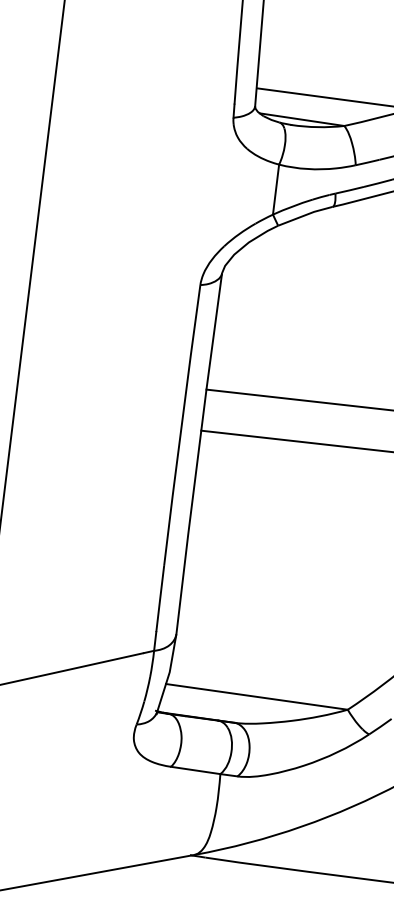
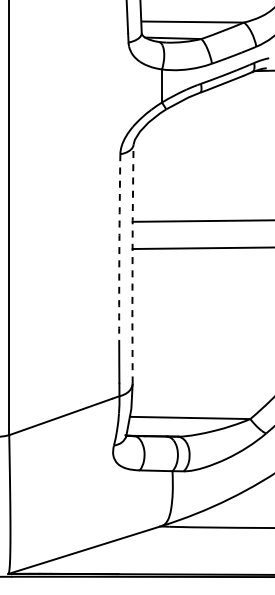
arc: (181, 425) -> (119, 247), solid -> dashed
line: (198, 454) -> (132, 264), solid -> dashed

